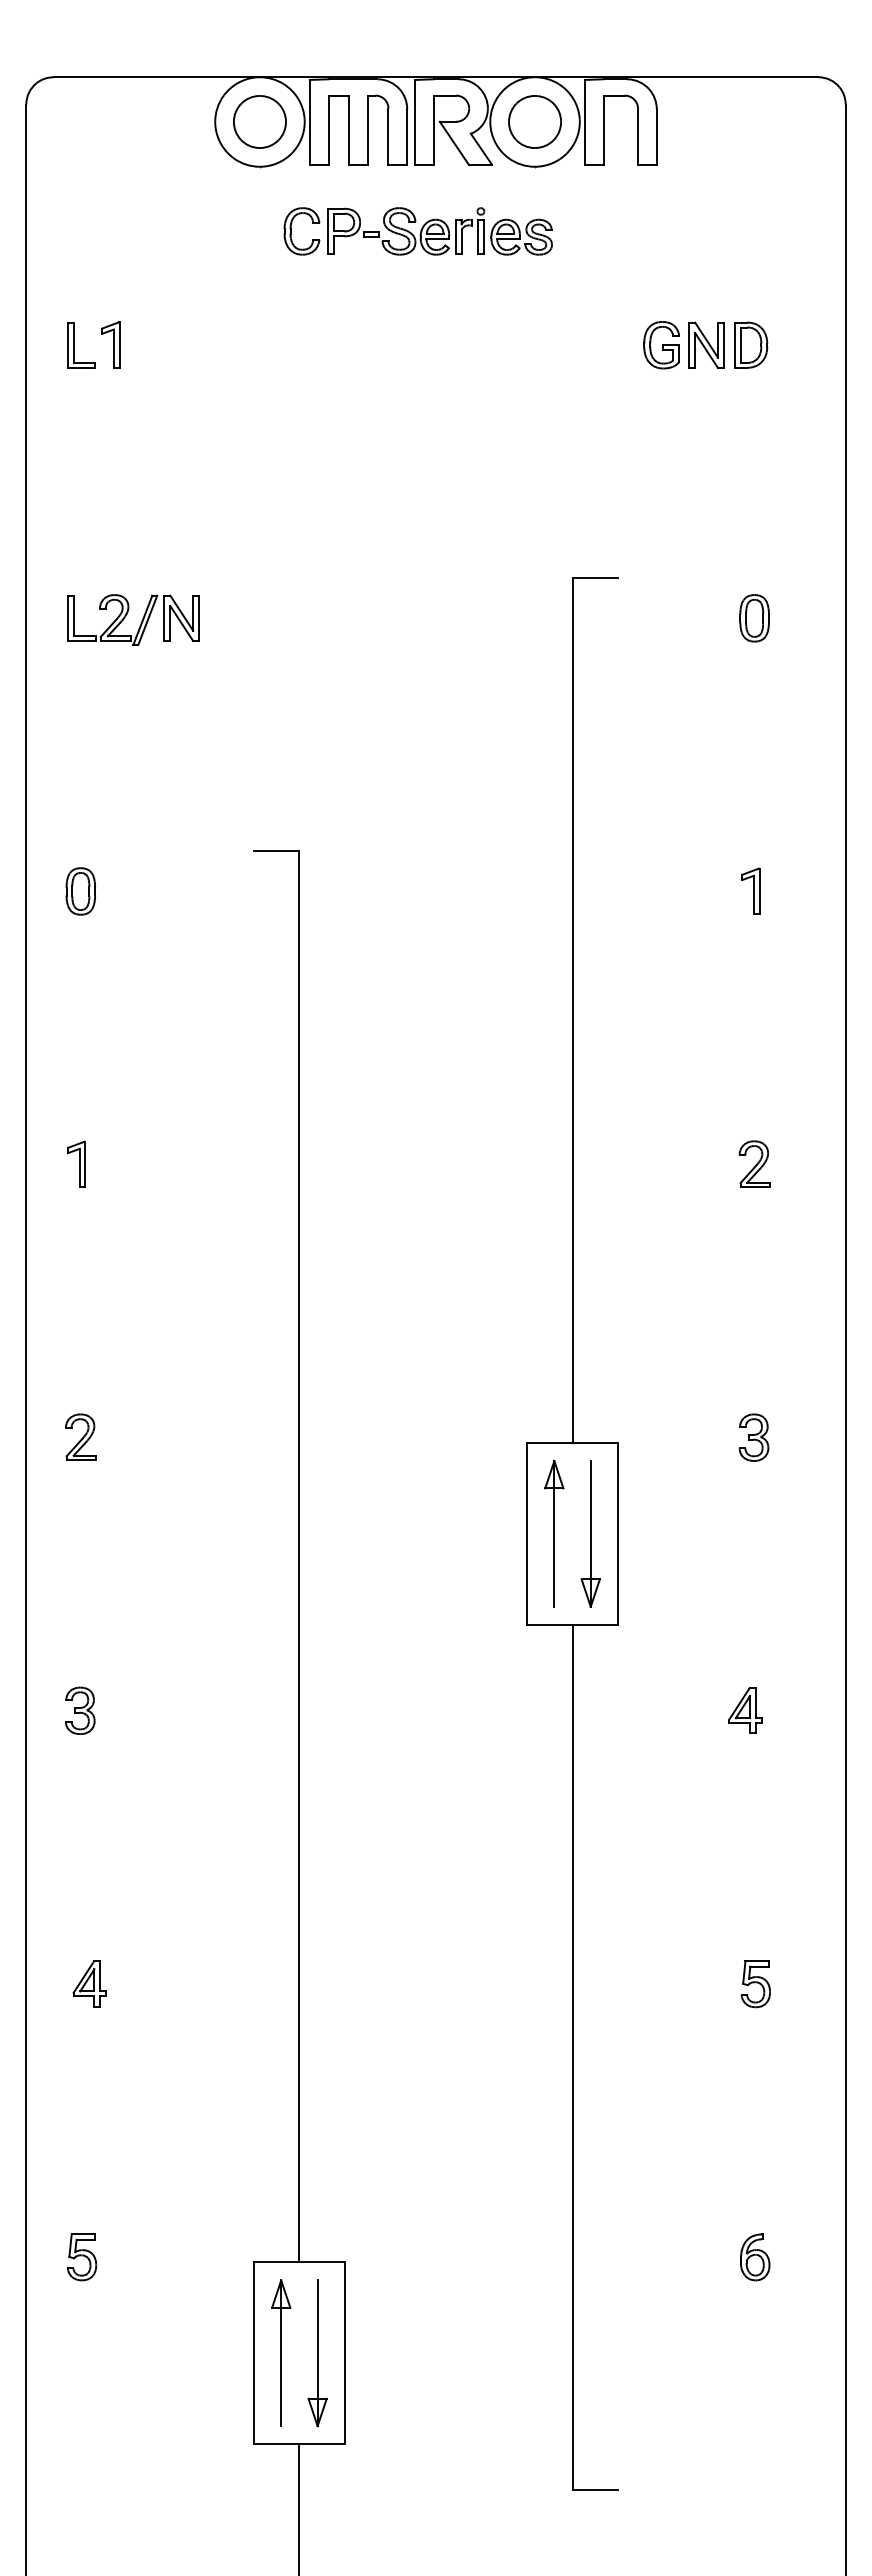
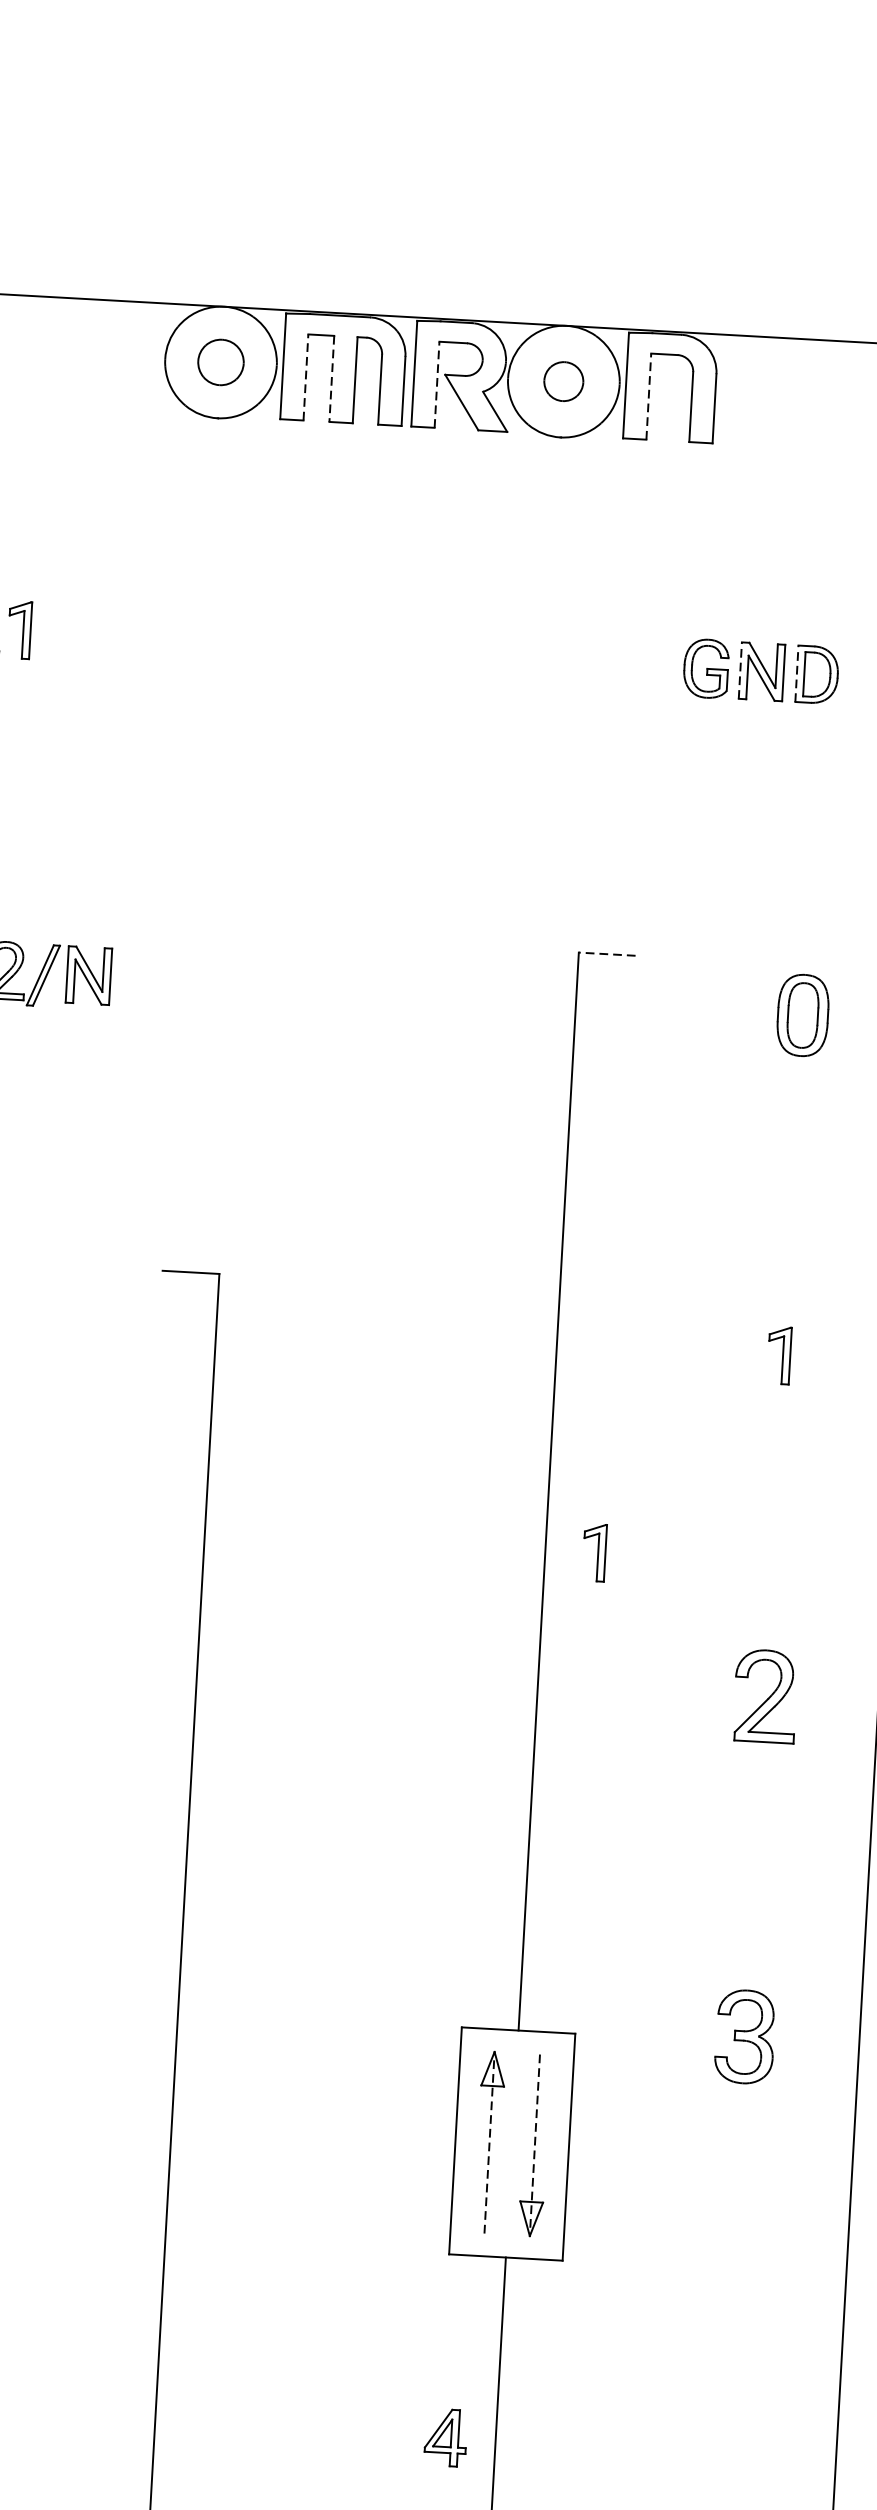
part: (259, 121) -> (220, 361), size x0.7
part: (534, 121) -> (563, 380), size x0.6
line: (328, 130) -> (305, 377), solid -> dashed
line: (349, 130) -> (332, 379), solid -> dashed
line: (433, 130) -> (436, 385), solid -> dashed
line: (603, 130) -> (648, 397), solid -> dashed
part: (417, 231) -> (409, 509), removed
line: (689, 345) -> (740, 670), solid -> dashed
line: (734, 345) -> (796, 674), solid -> dashed
line: (595, 578) -> (607, 954), solid -> dashed
part: (754, 618) -> (802, 1015), size x1.4
part: (611, 1056) -> (594, 1551), added
part: (754, 1163) -> (764, 1695), size x1.6
part: (753, 1437) -> (744, 2036), size x1.6
line: (554, 1533) -> (489, 2142), solid -> dashed
line: (590, 1533) -> (534, 2144), solid -> dashed
part: (745, 1710) -> (445, 2437), moved

